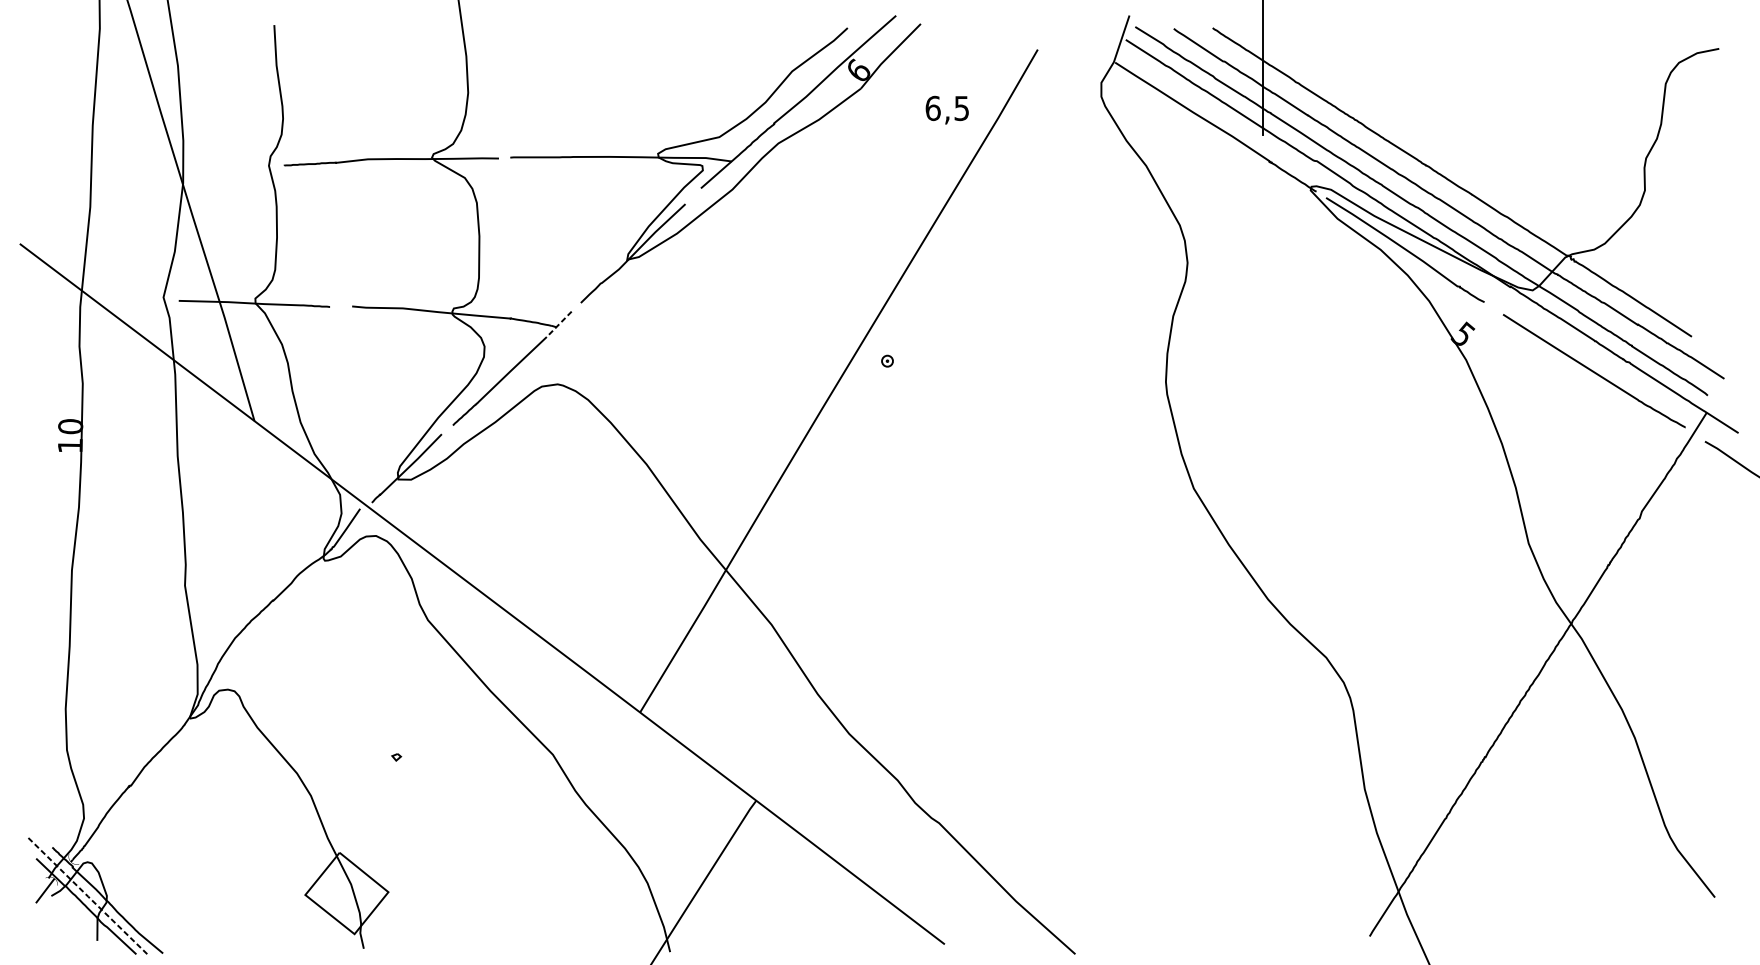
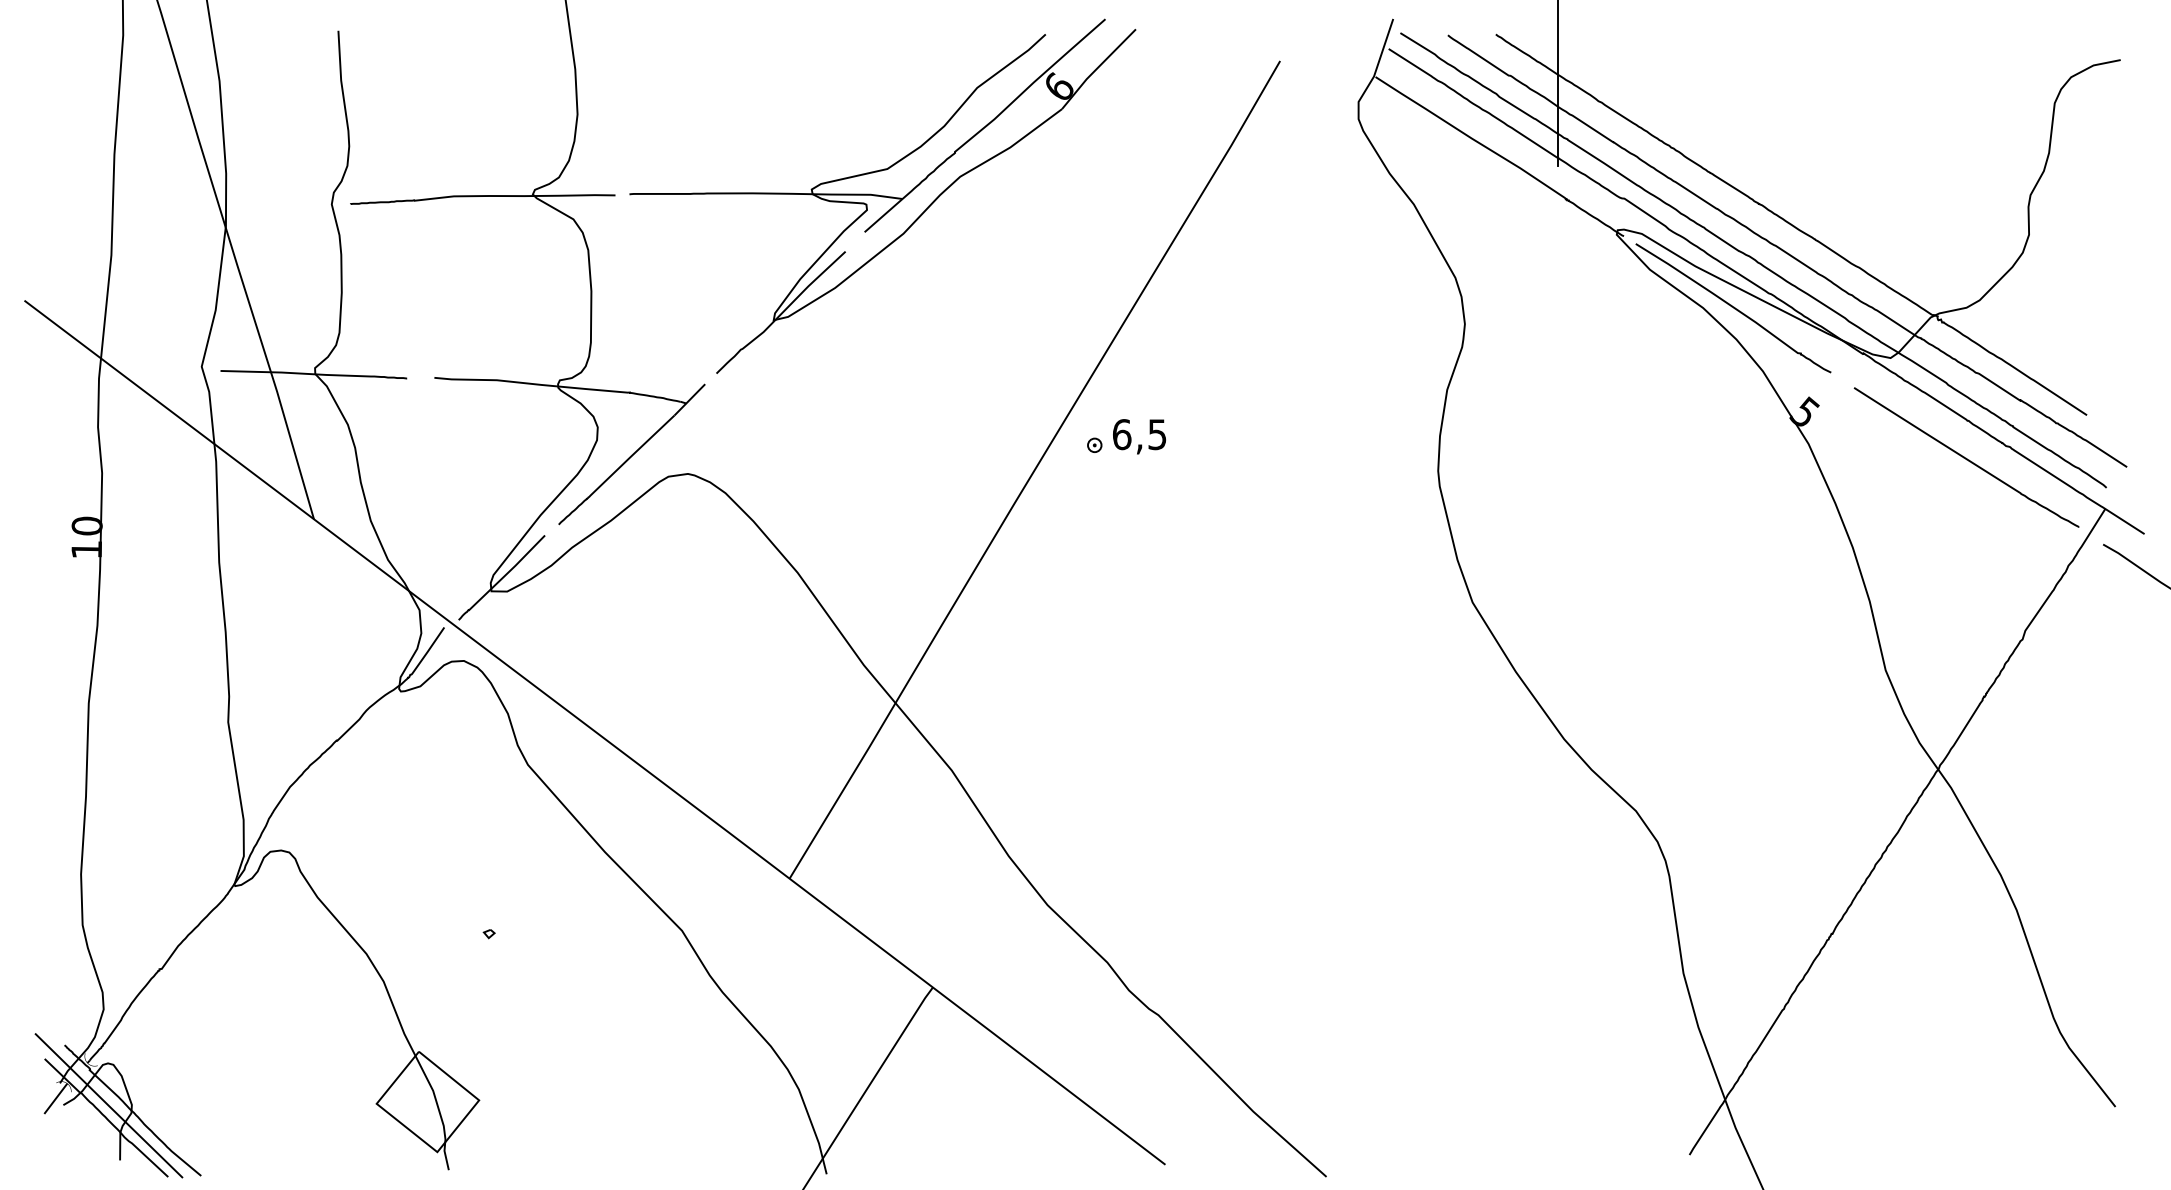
text: (947, 109) -> (1139, 436), moved
line: (558, 324) -> (689, 399), dashed -> solid
line: (87, 896) -> (108, 1105), dashed -> solid

